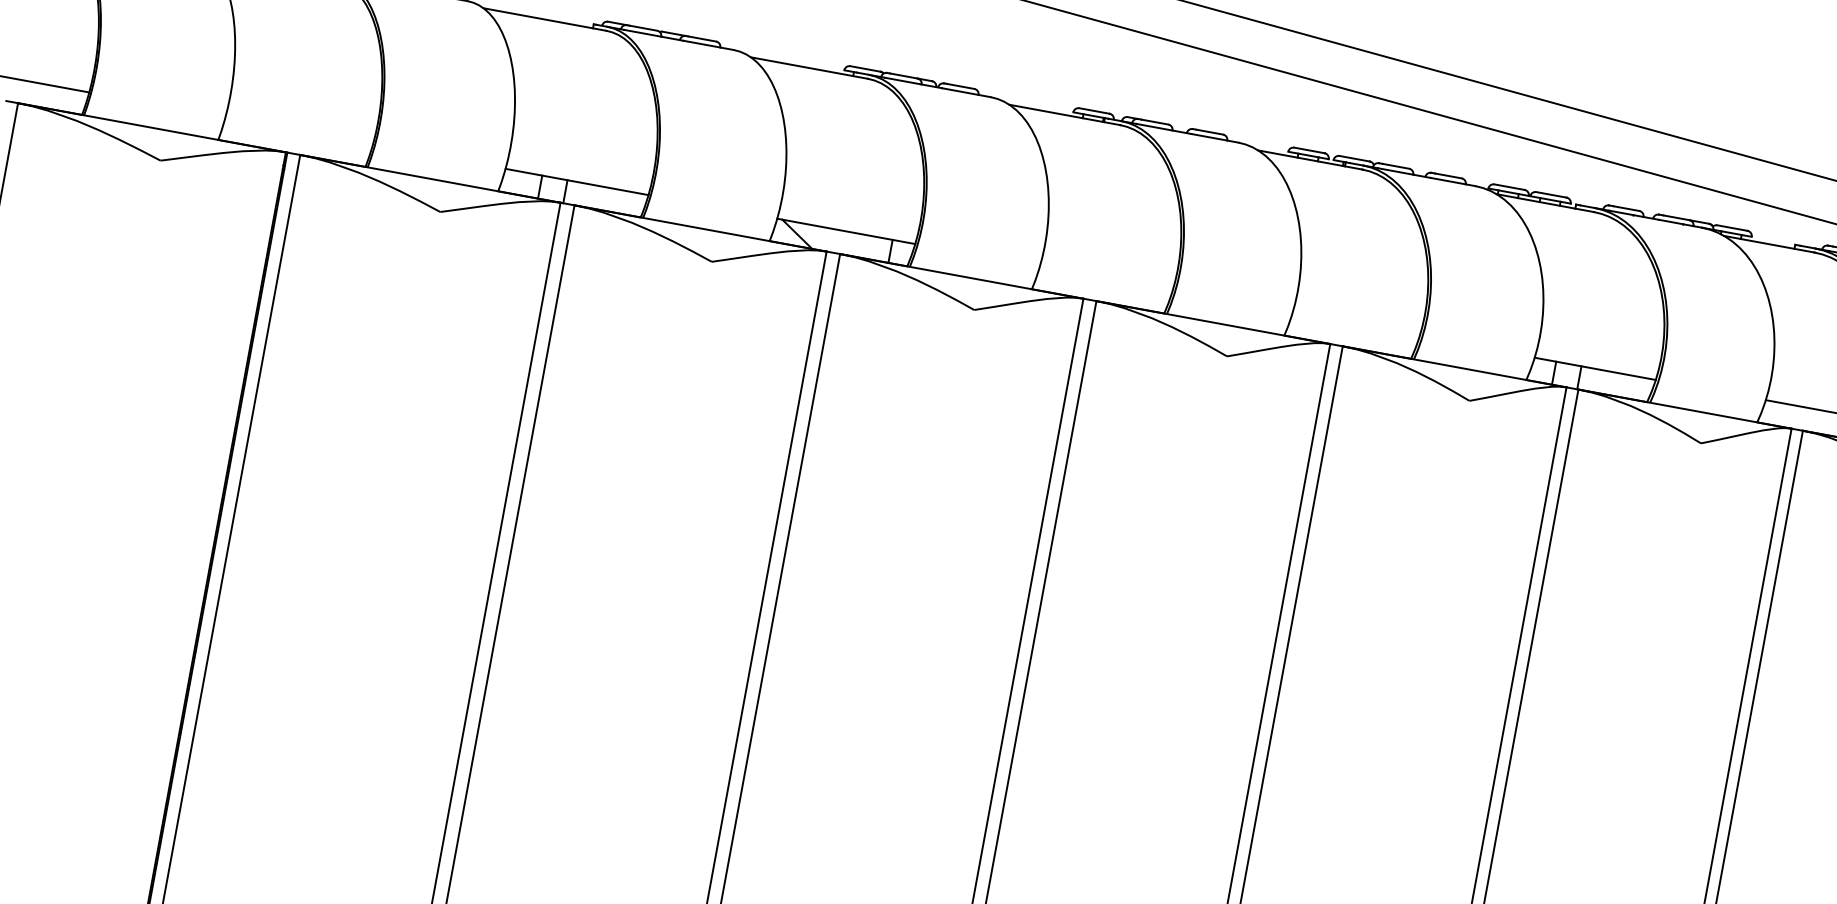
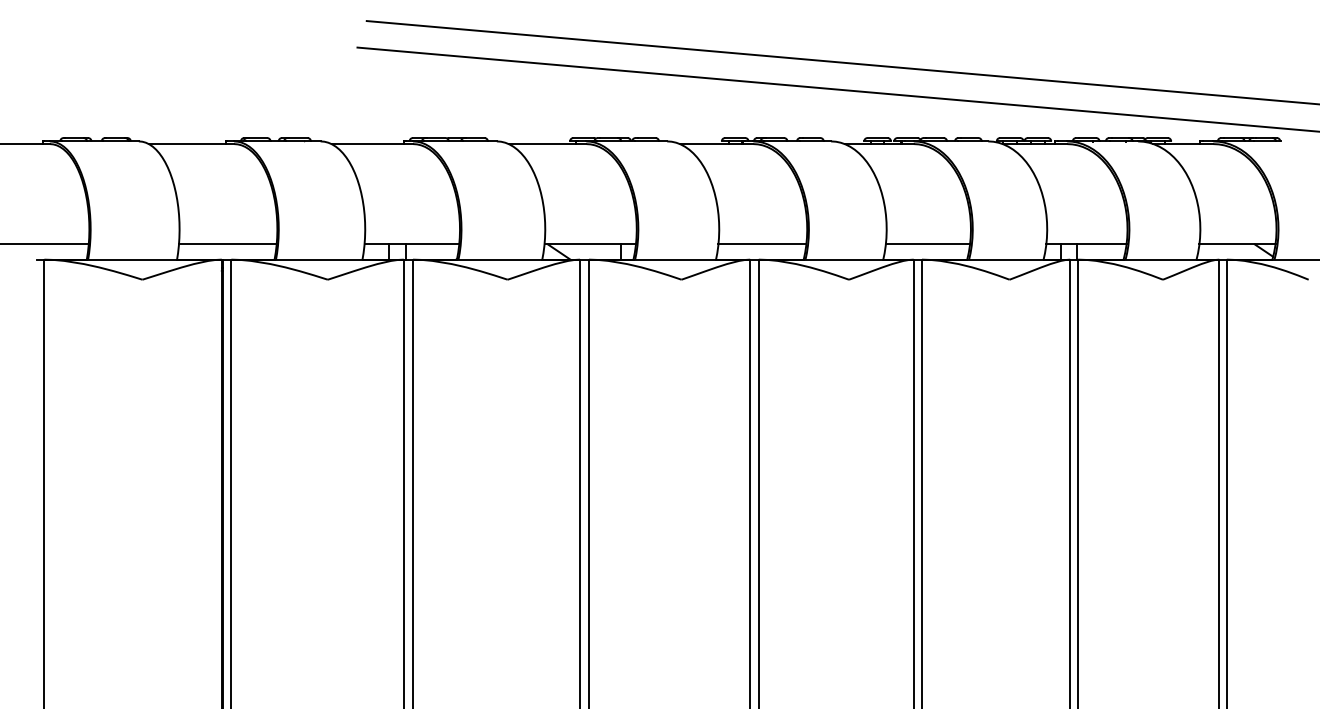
line: (298, 131) -> (227, 244), added
line: (1106, 279) -> (762, 244), added
line: (1355, 324) -> (927, 244), added

